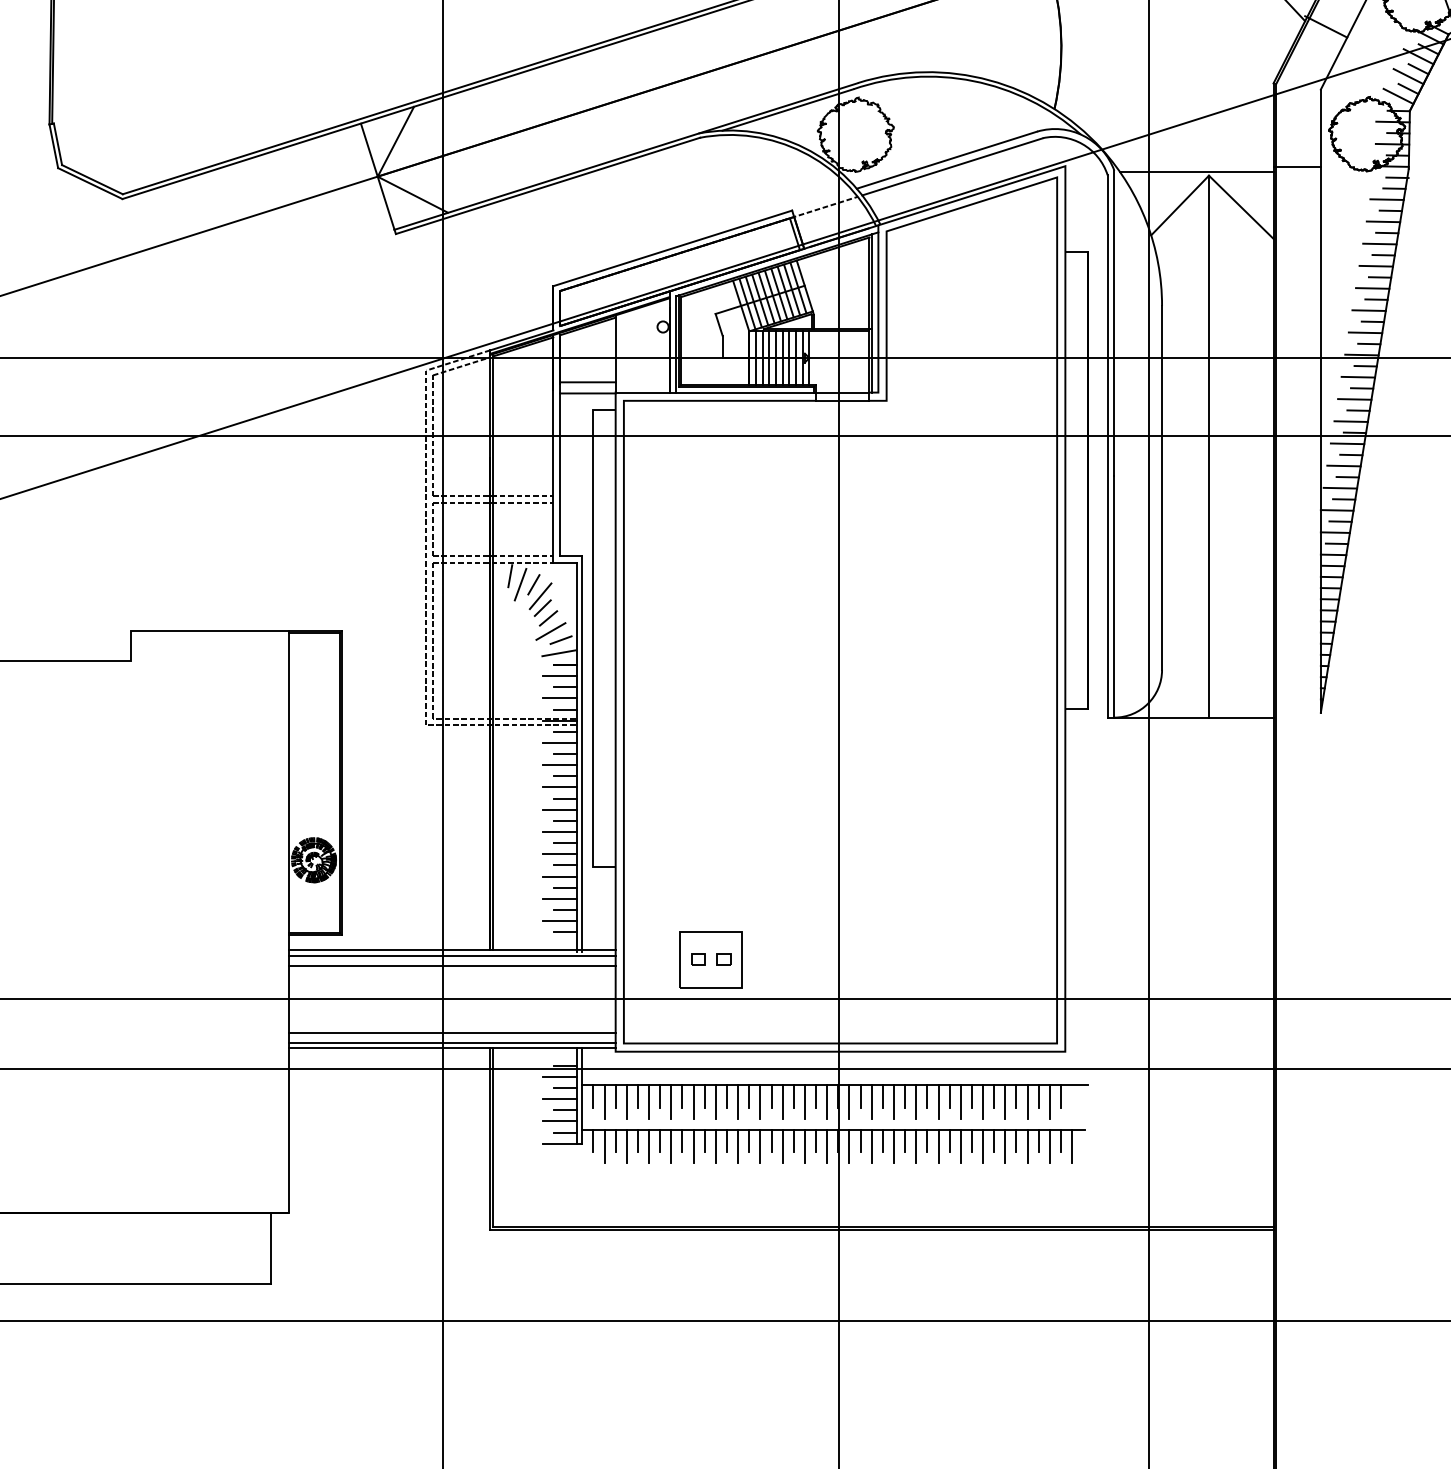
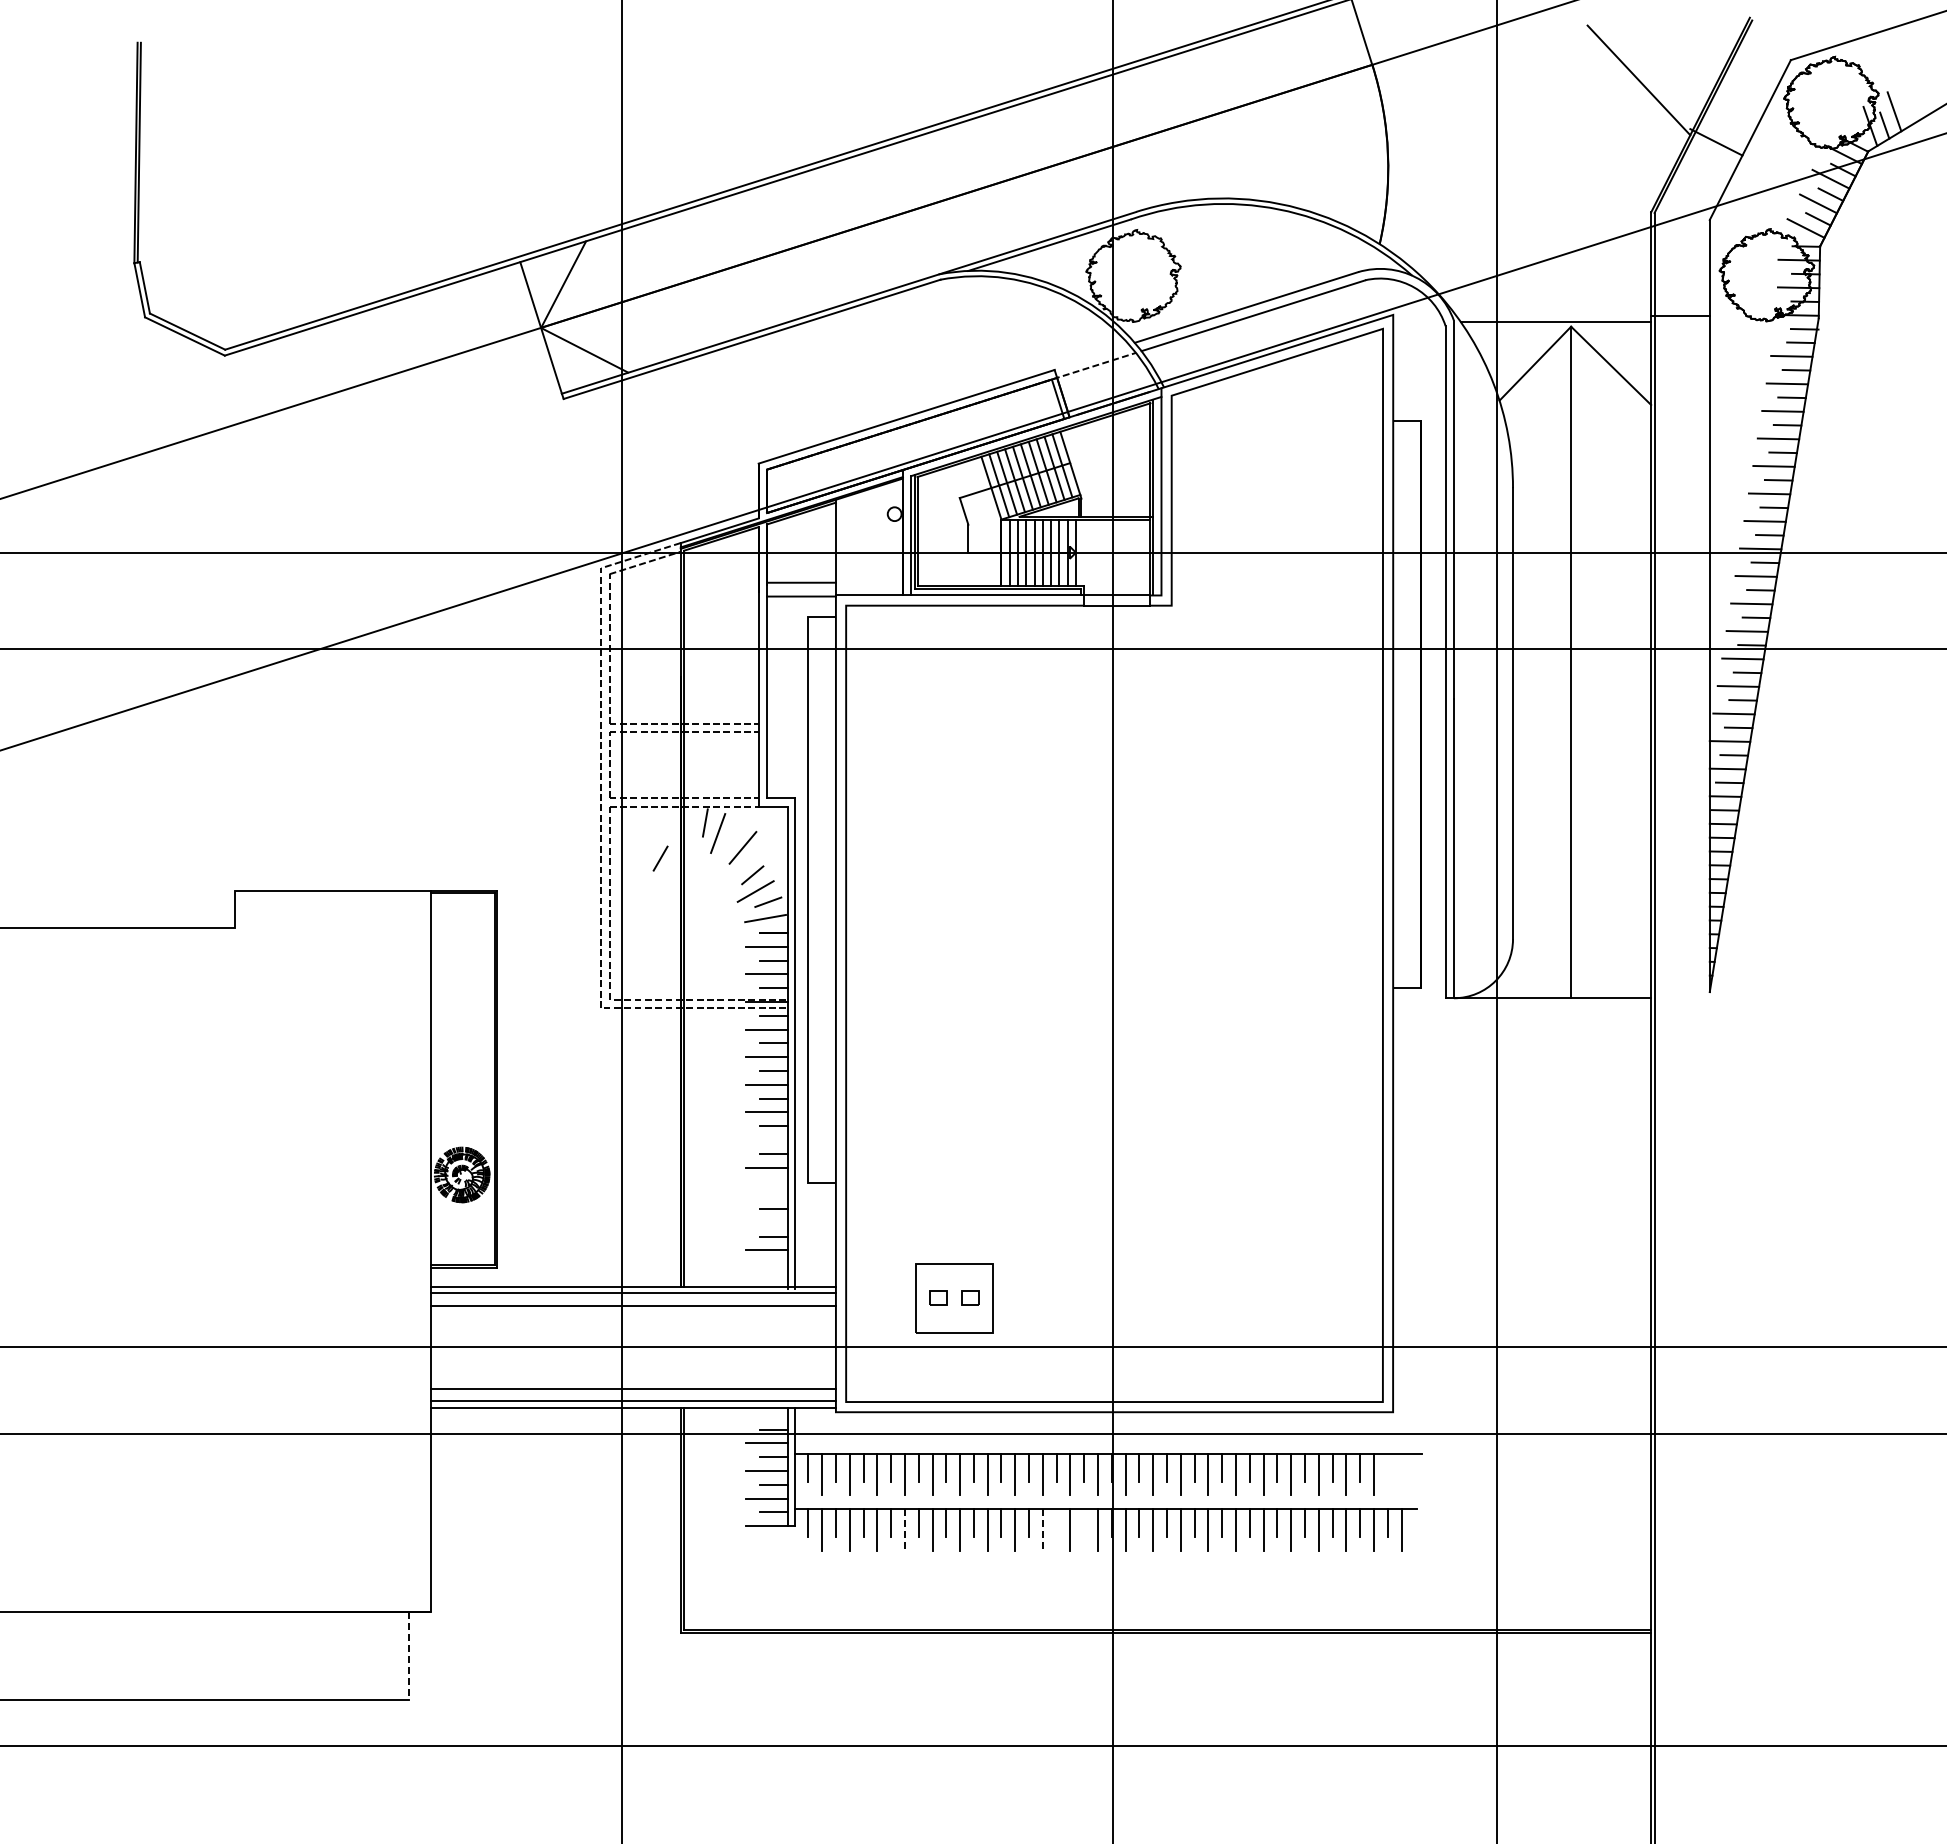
line: (533, 584) -> (660, 858), moved
line: (542, 608) -> (745, 862), removed
line: (559, 831) -> (766, 1139), removed
line: (565, 865) -> (773, 1181), removed
line: (559, 876) -> (766, 1195), removed
line: (559, 898) -> (766, 1222), removed
line: (565, 932) -> (773, 1264), removed
line: (1060, 1096) -> (1387, 1467), removed
line: (793, 1140) -> (1056, 1522), removed
line: (816, 1140) -> (1084, 1522), removed
line: (670, 1146) -> (904, 1529), solid -> dashed
line: (782, 1146) -> (1042, 1529), solid -> dashed
line: (270, 1248) -> (408, 1656), solid -> dashed

